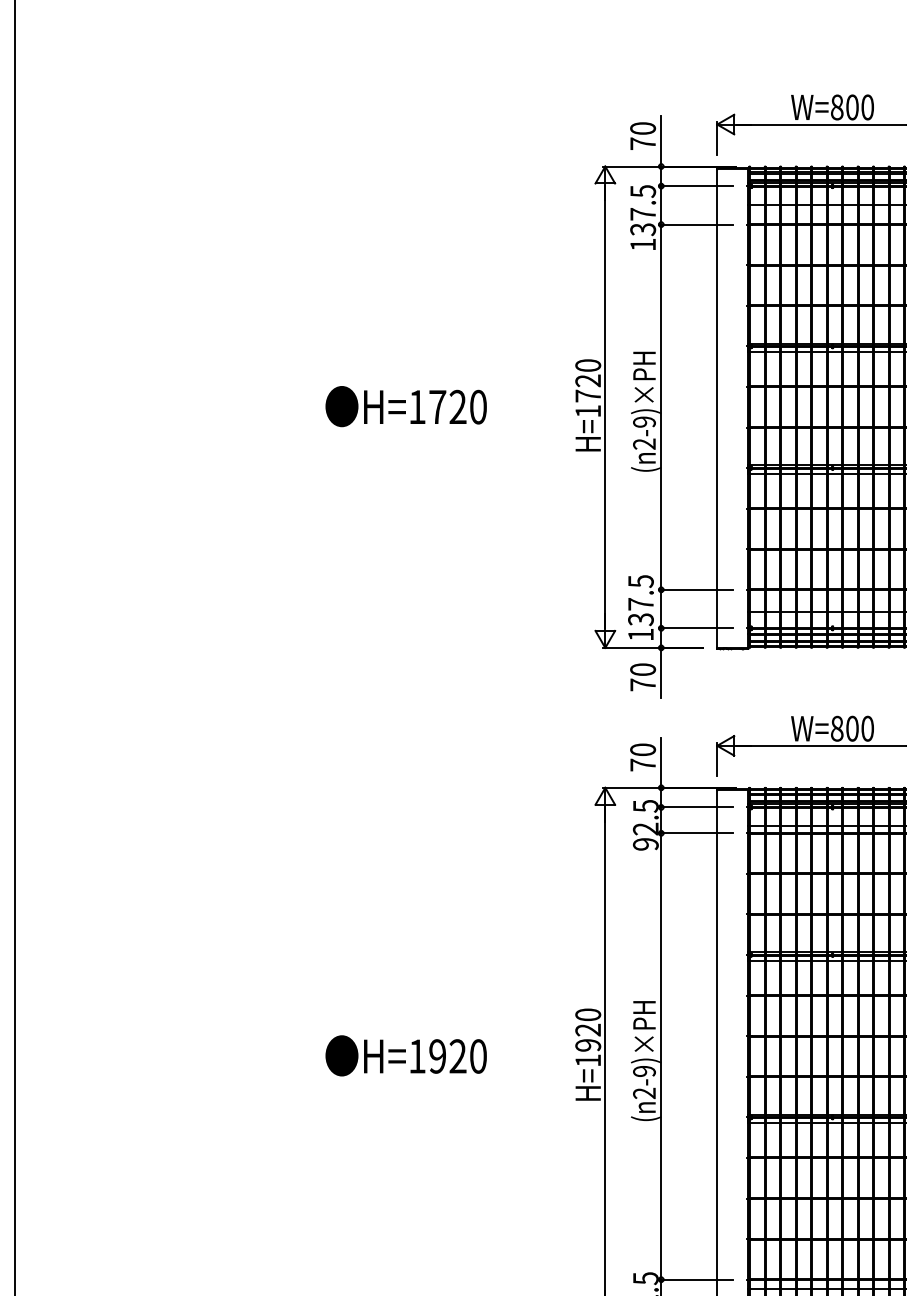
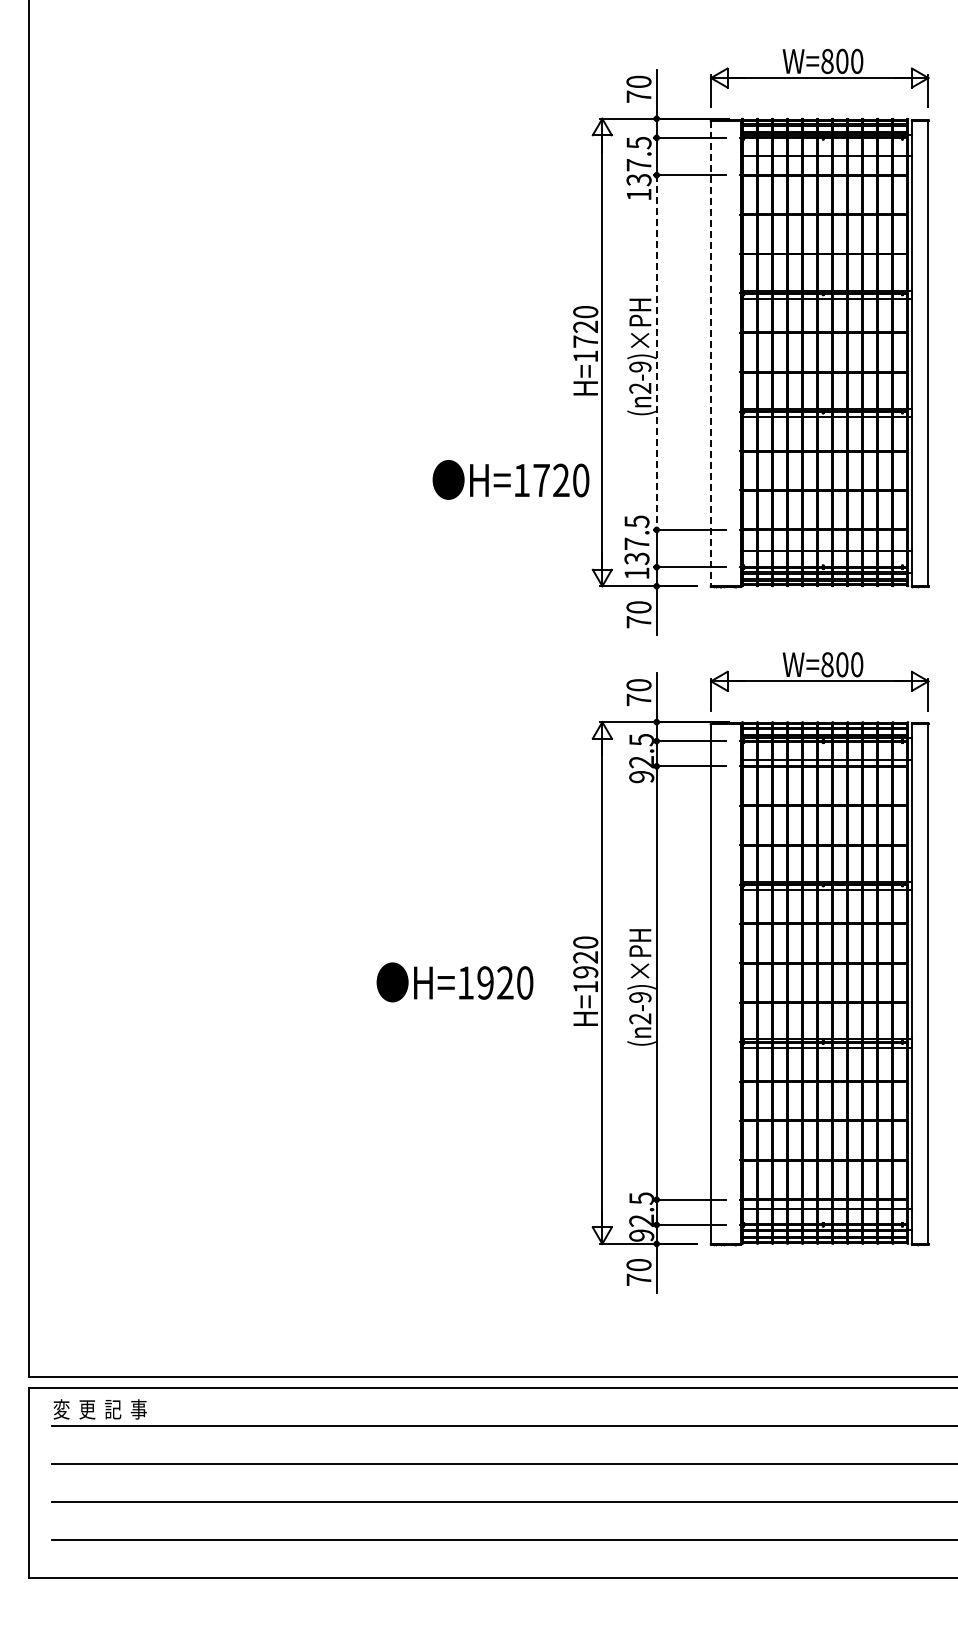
text: (405, 406) -> (510, 479), moved
line: (661, 408) -> (656, 353), solid -> dashed
line: (717, 408) -> (711, 353), solid -> dashed
text: (405, 1055) -> (454, 982), moved

